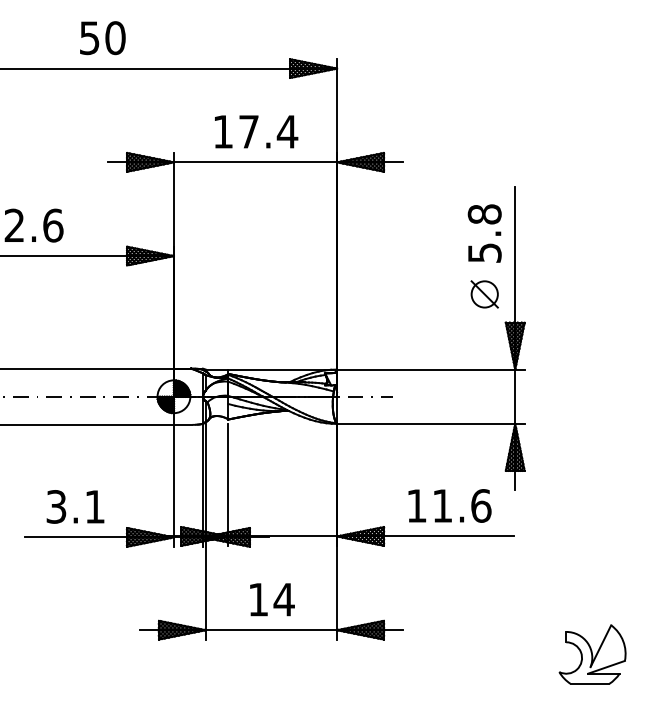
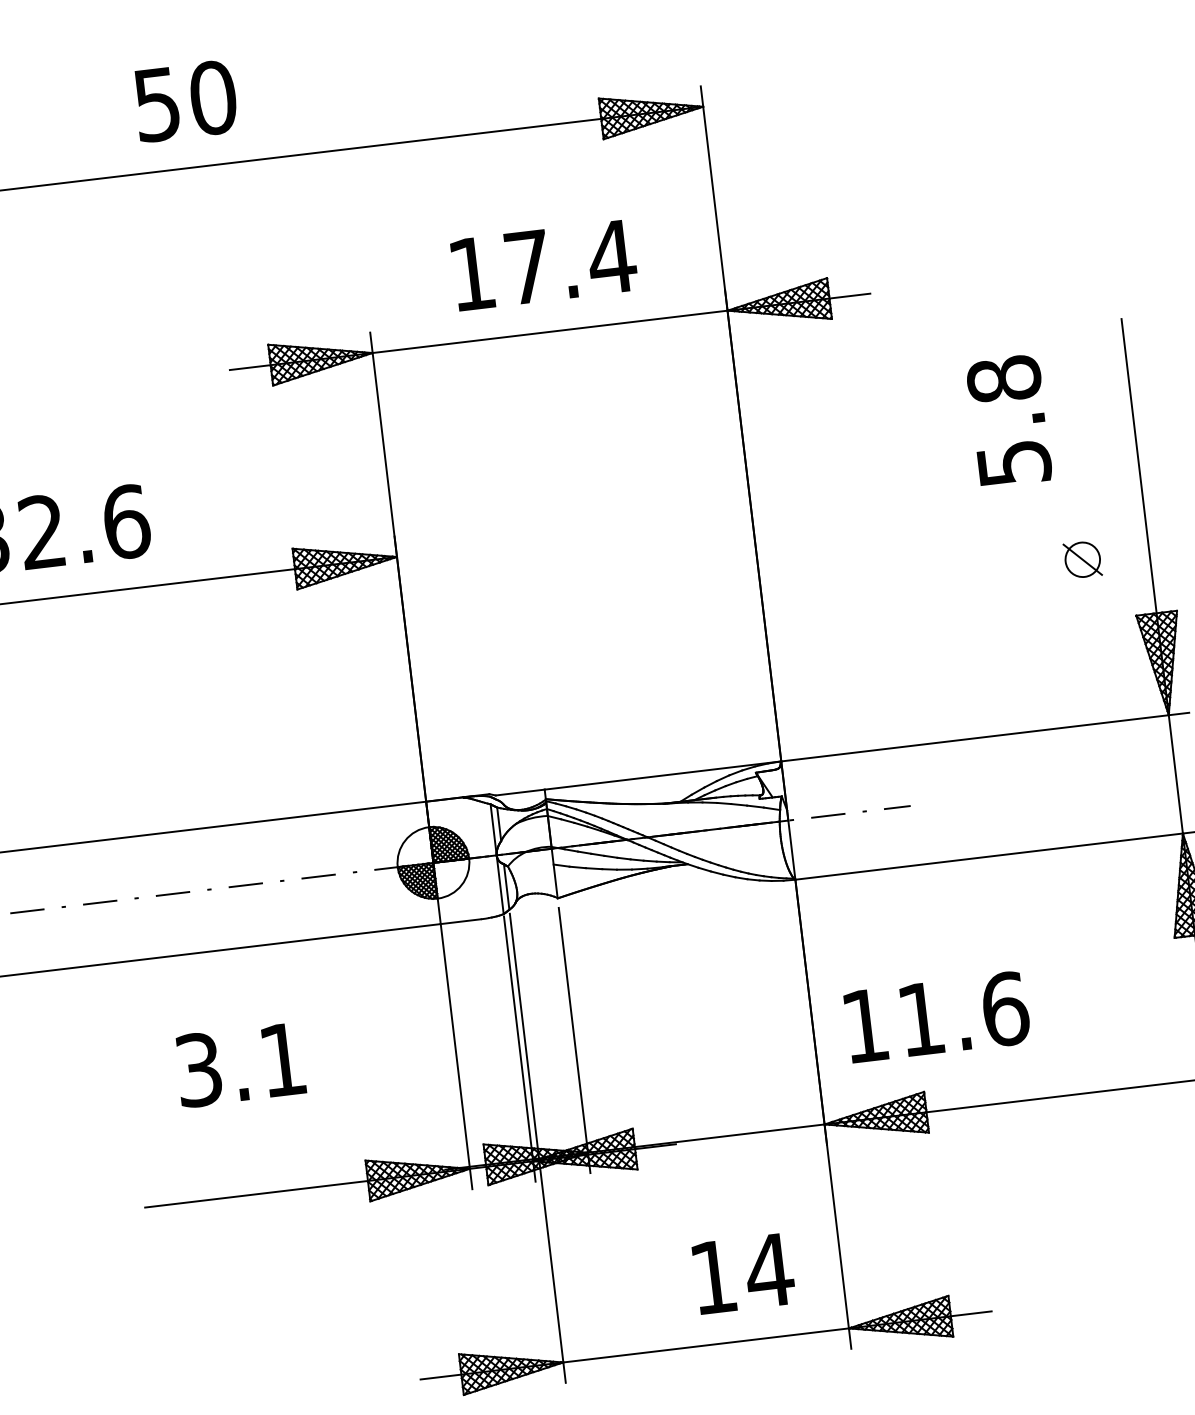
text: (484, 233) -> (1008, 420), moved
part: (484, 294) -> (1082, 559), size x0.6
text: (449, 505) -> (936, 1016), moved
text: (75, 506) -> (240, 1064), moved
text: (272, 599) -> (743, 1273), moved

